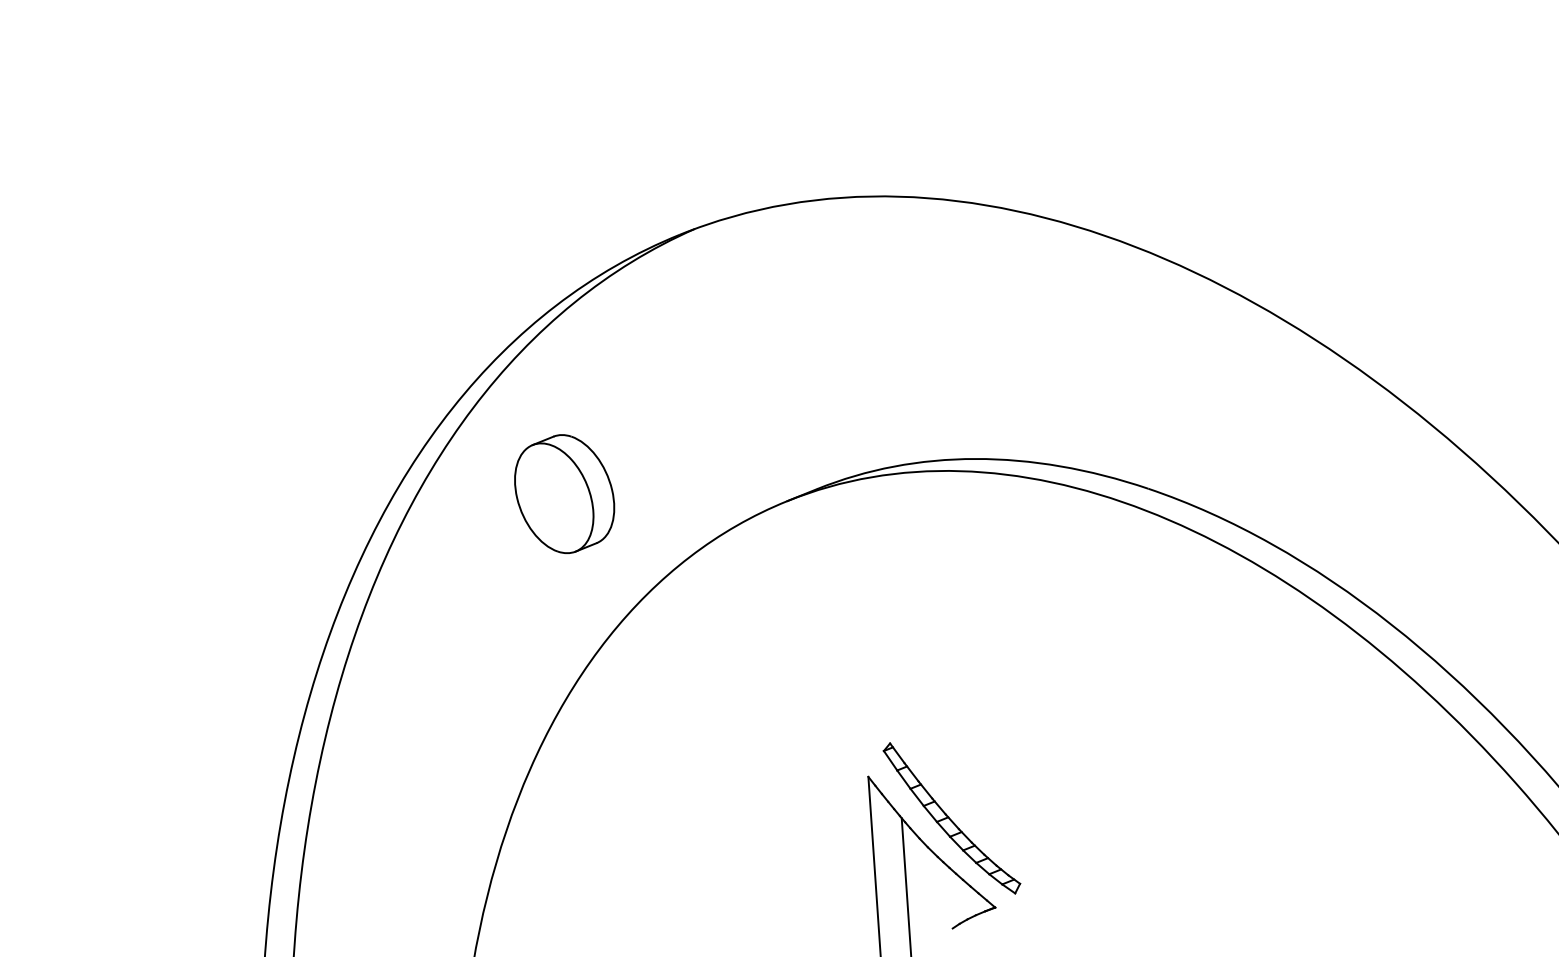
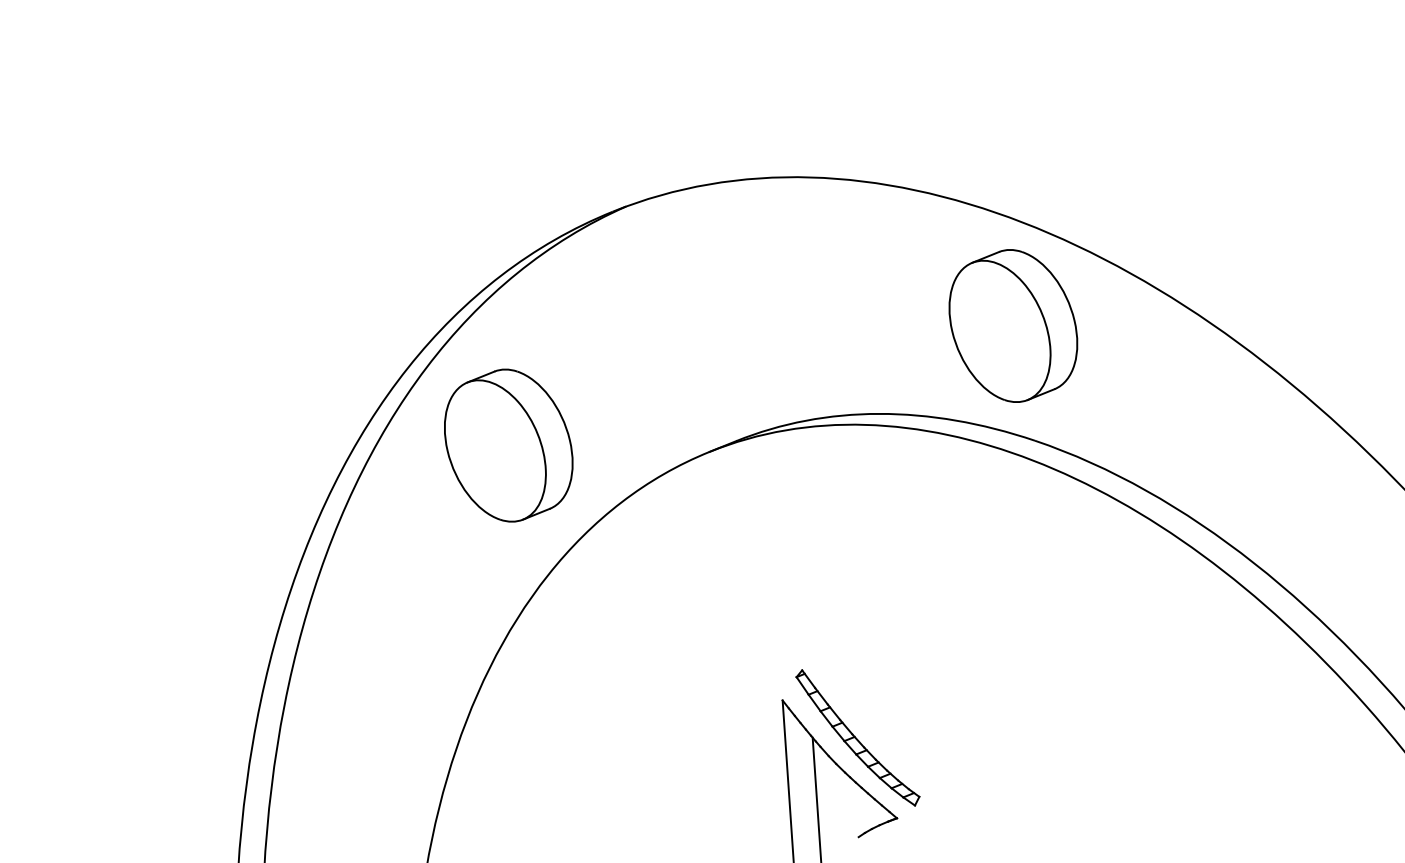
part: (1124, 360) -> (1013, 325), added
part: (564, 494) -> (508, 445), size x1.43

